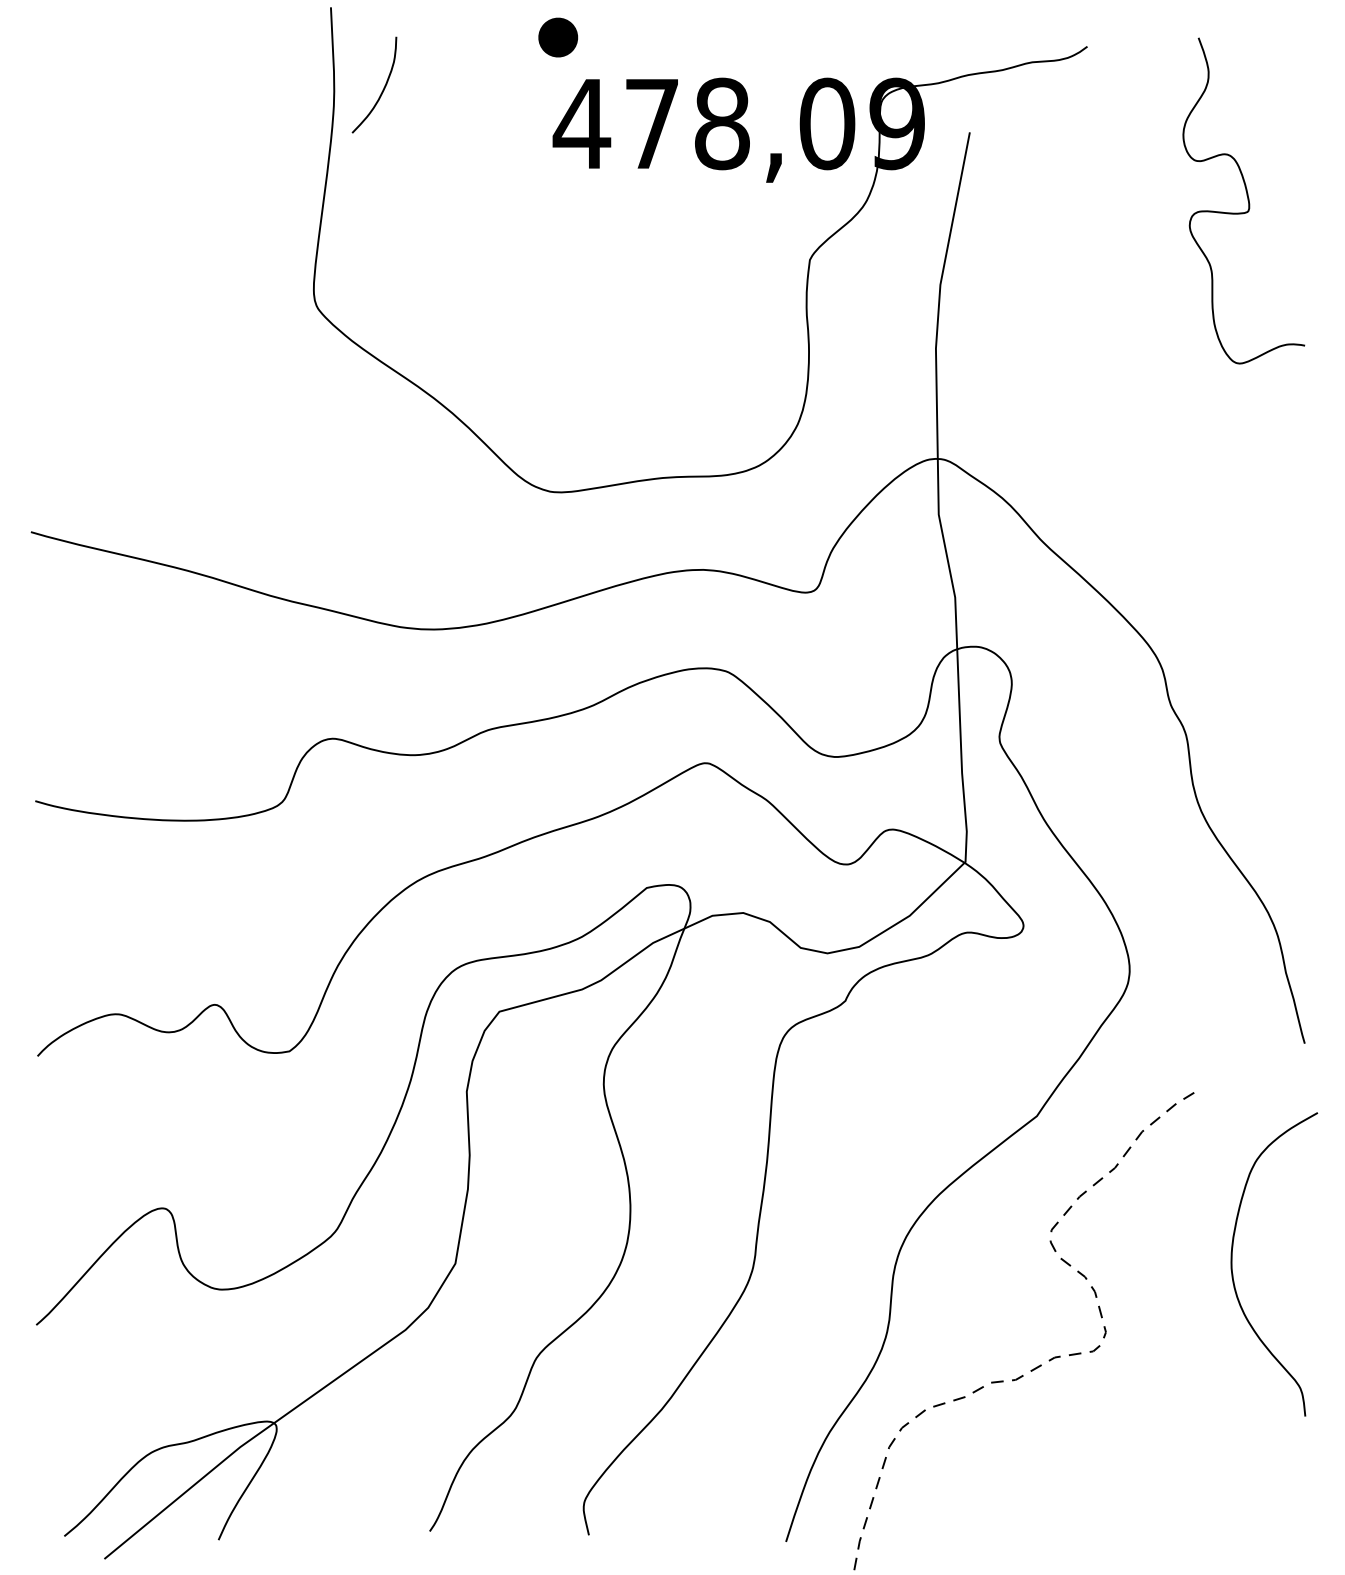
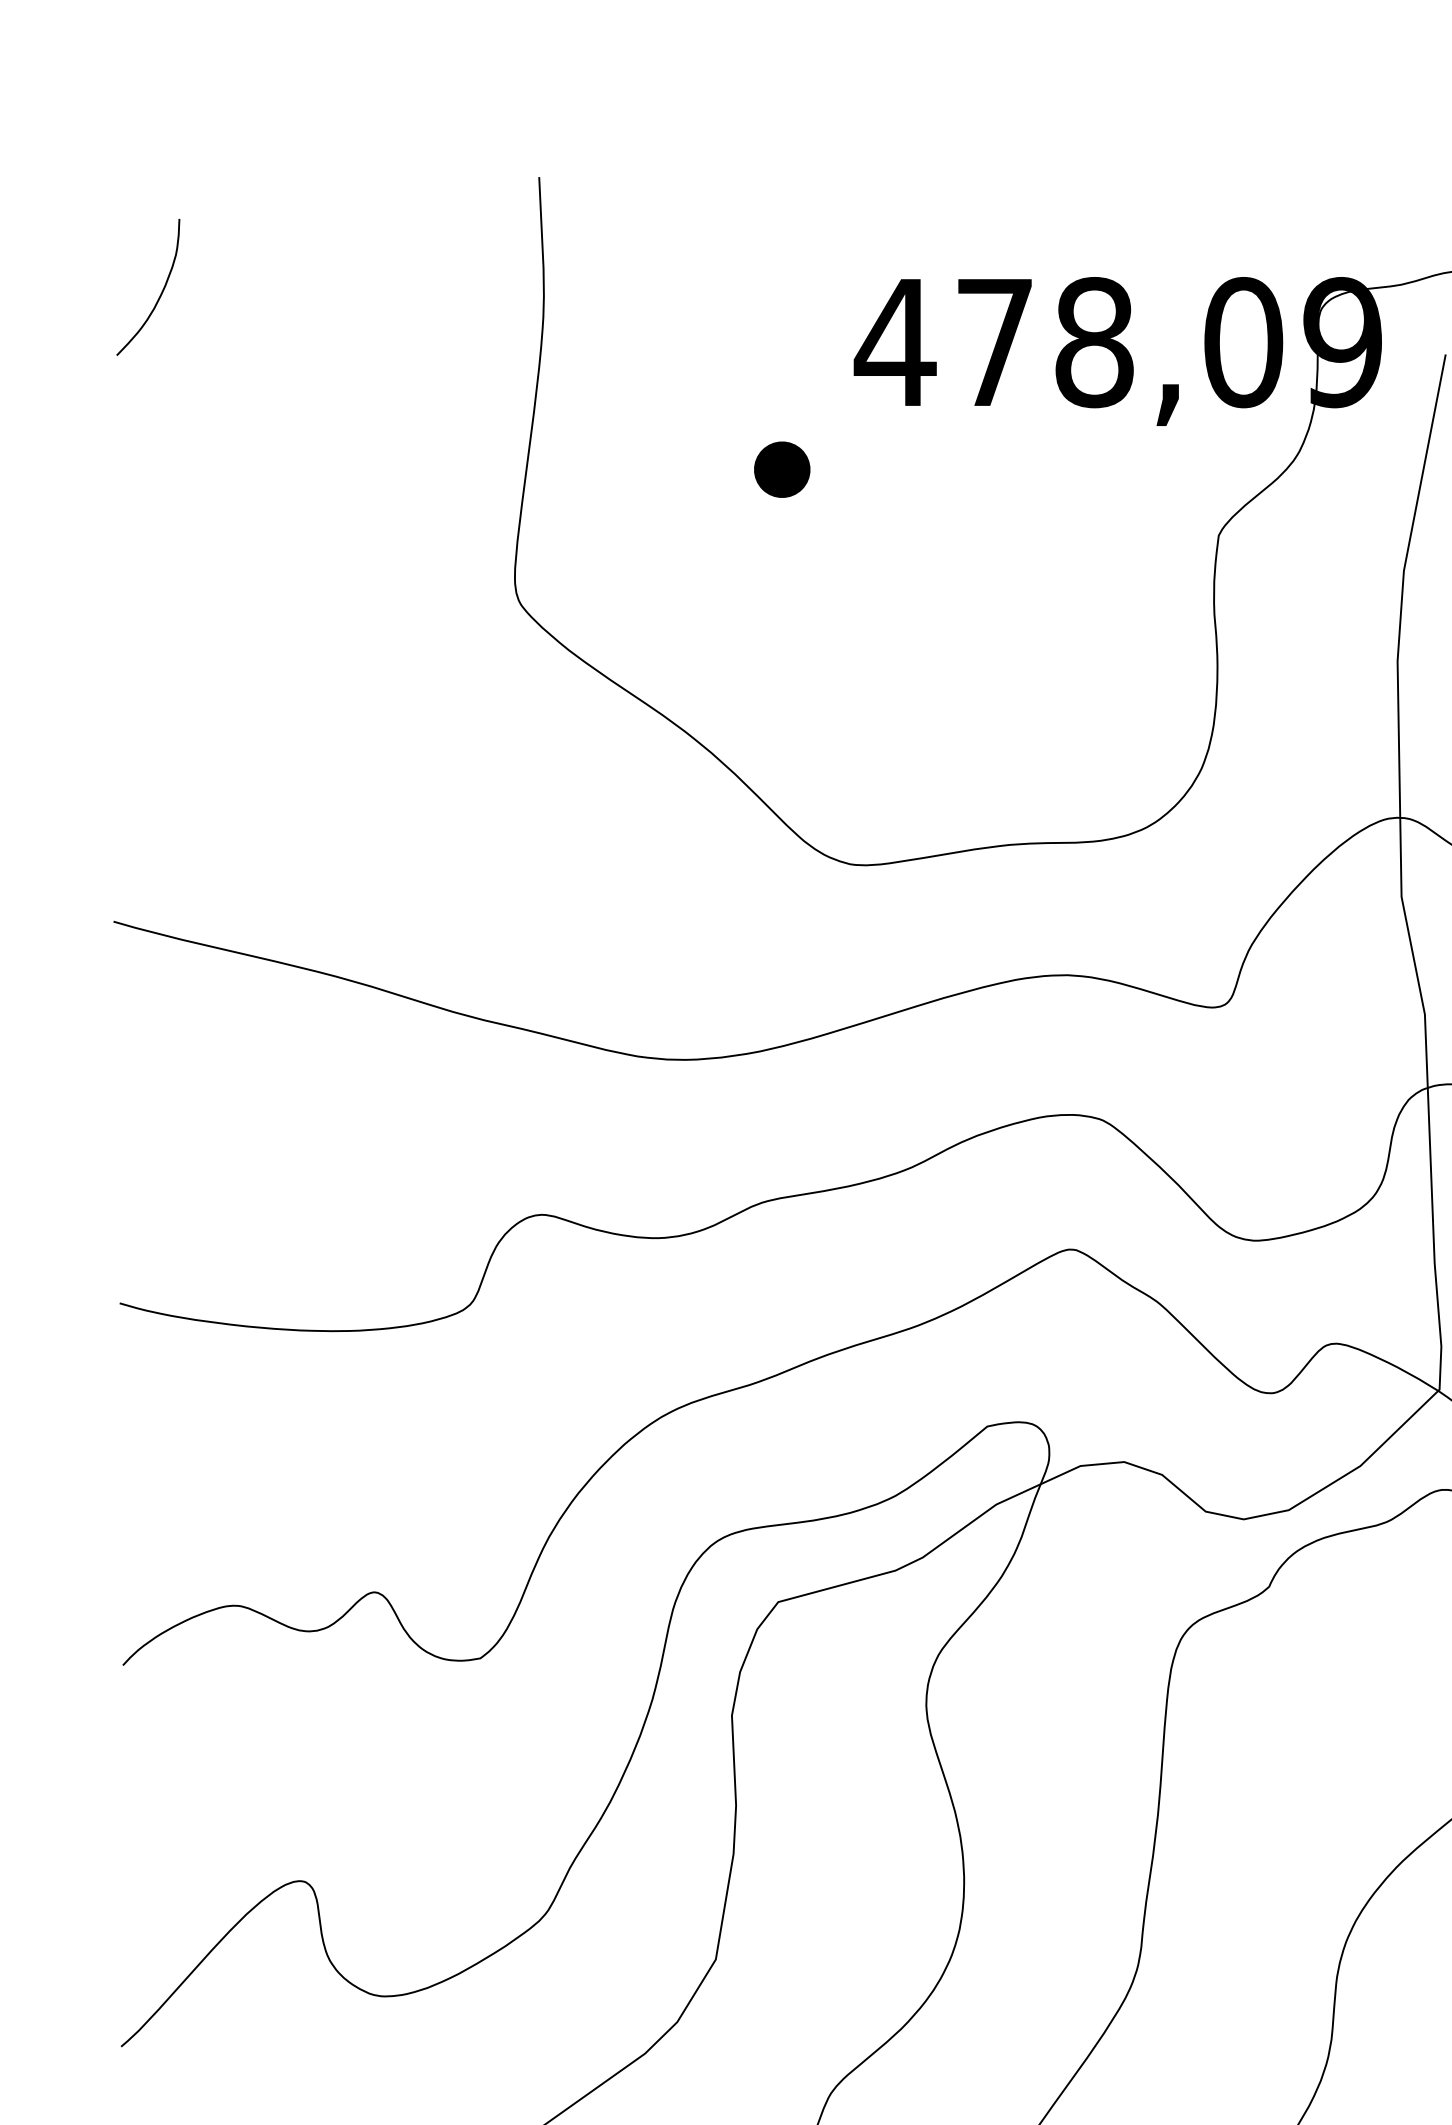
part: (558, 37) -> (782, 469), moved
curve: (382, 89) -> (159, 293), moved

